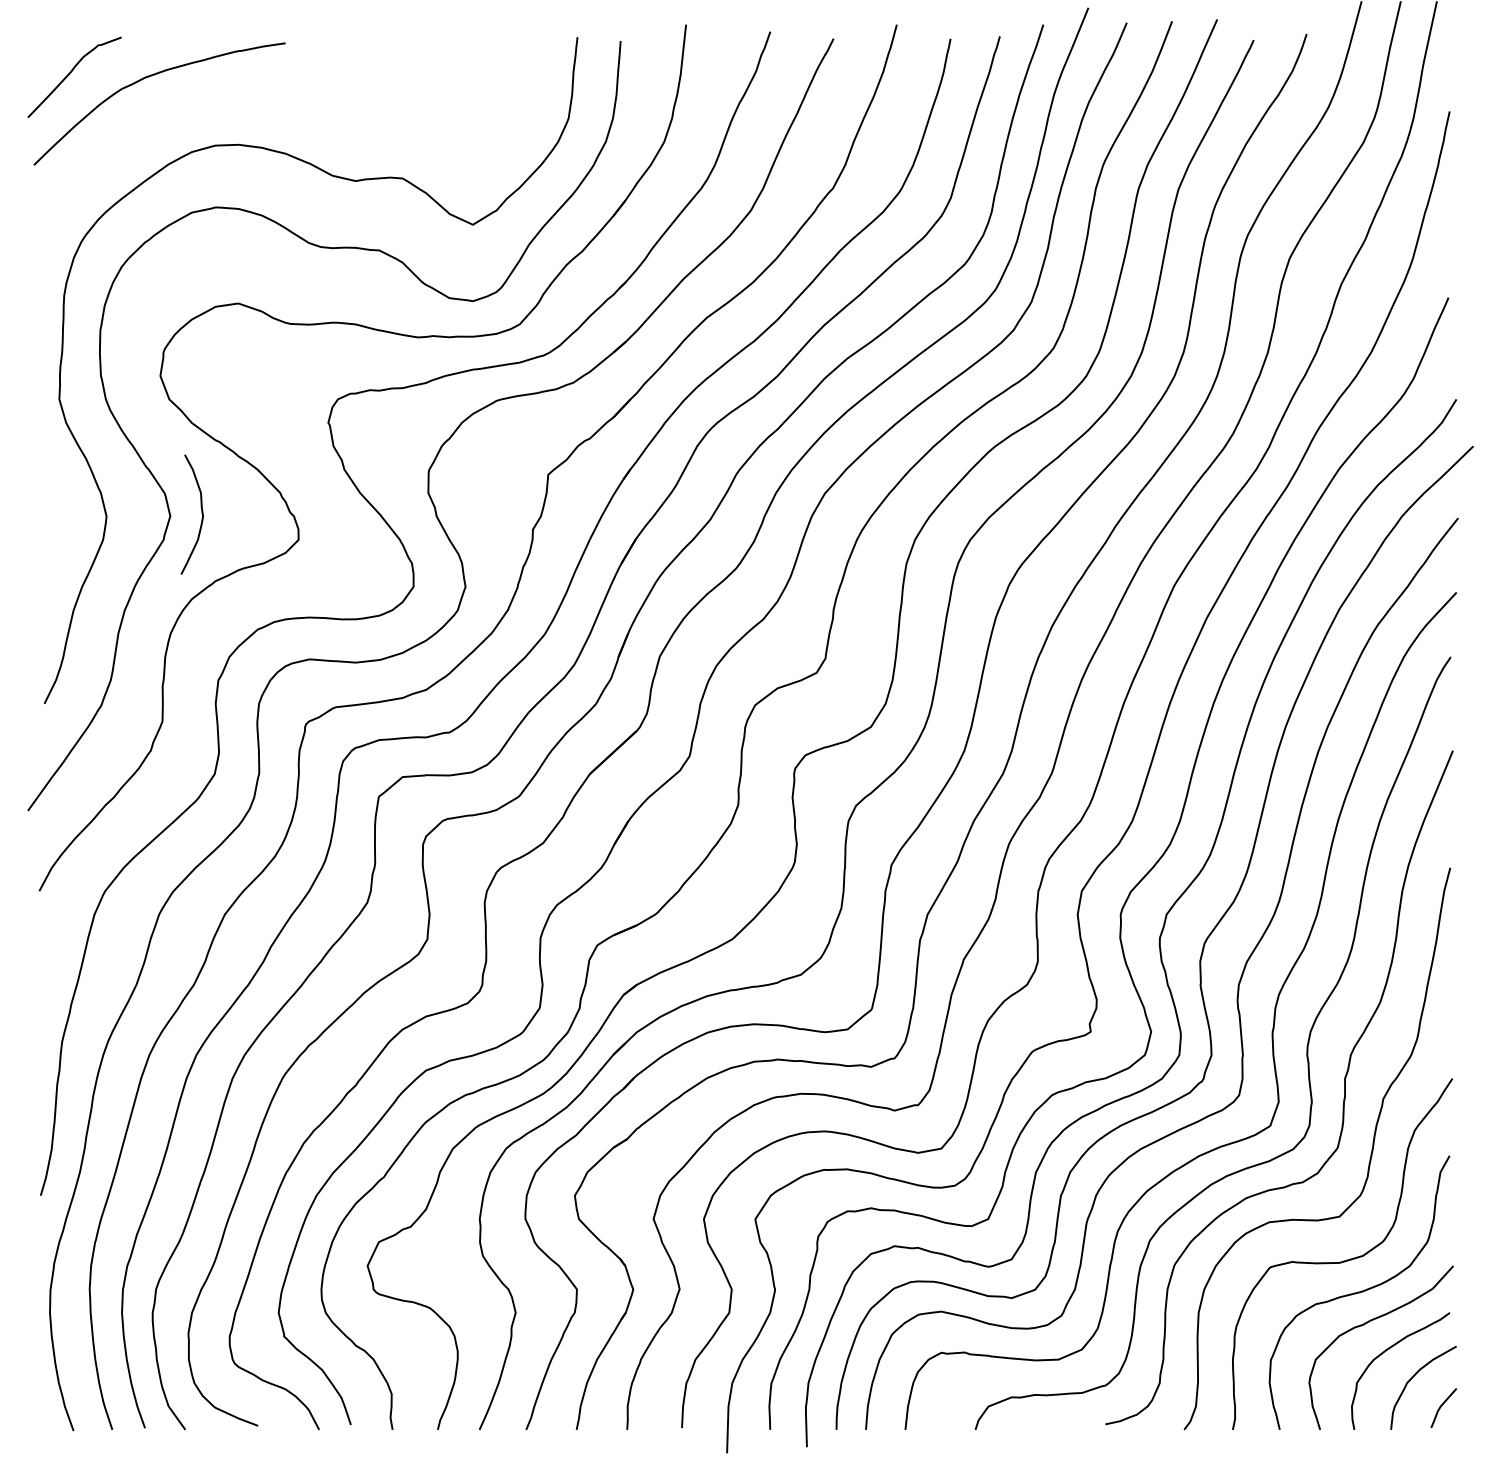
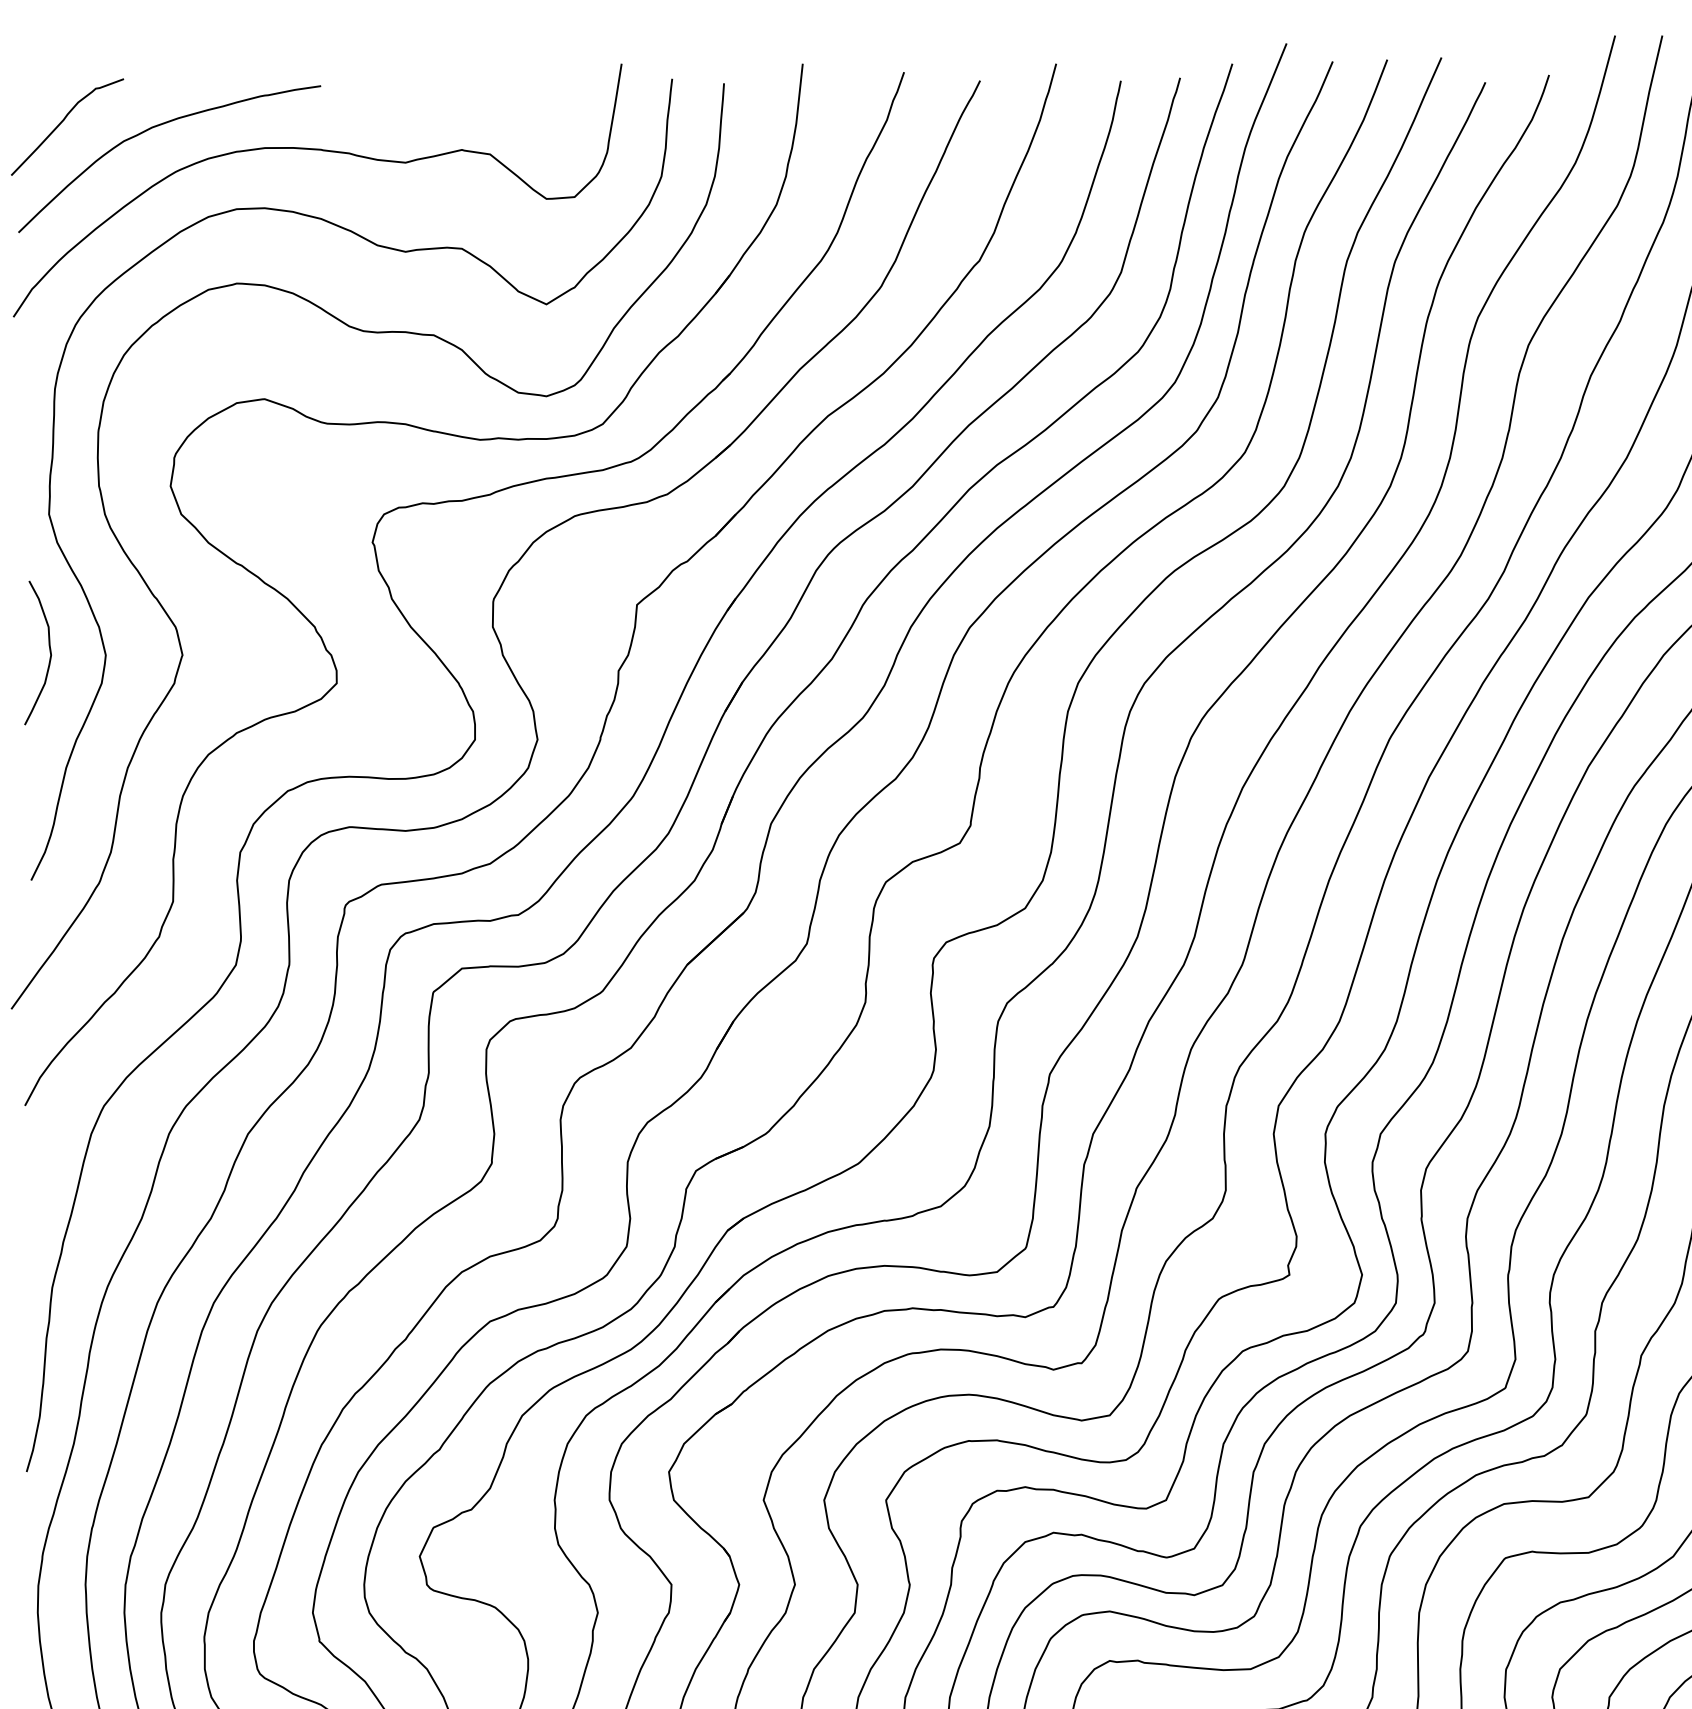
curve: (285, 97) -> (321, 151), added
curve: (201, 514) -> (49, 652), moved

